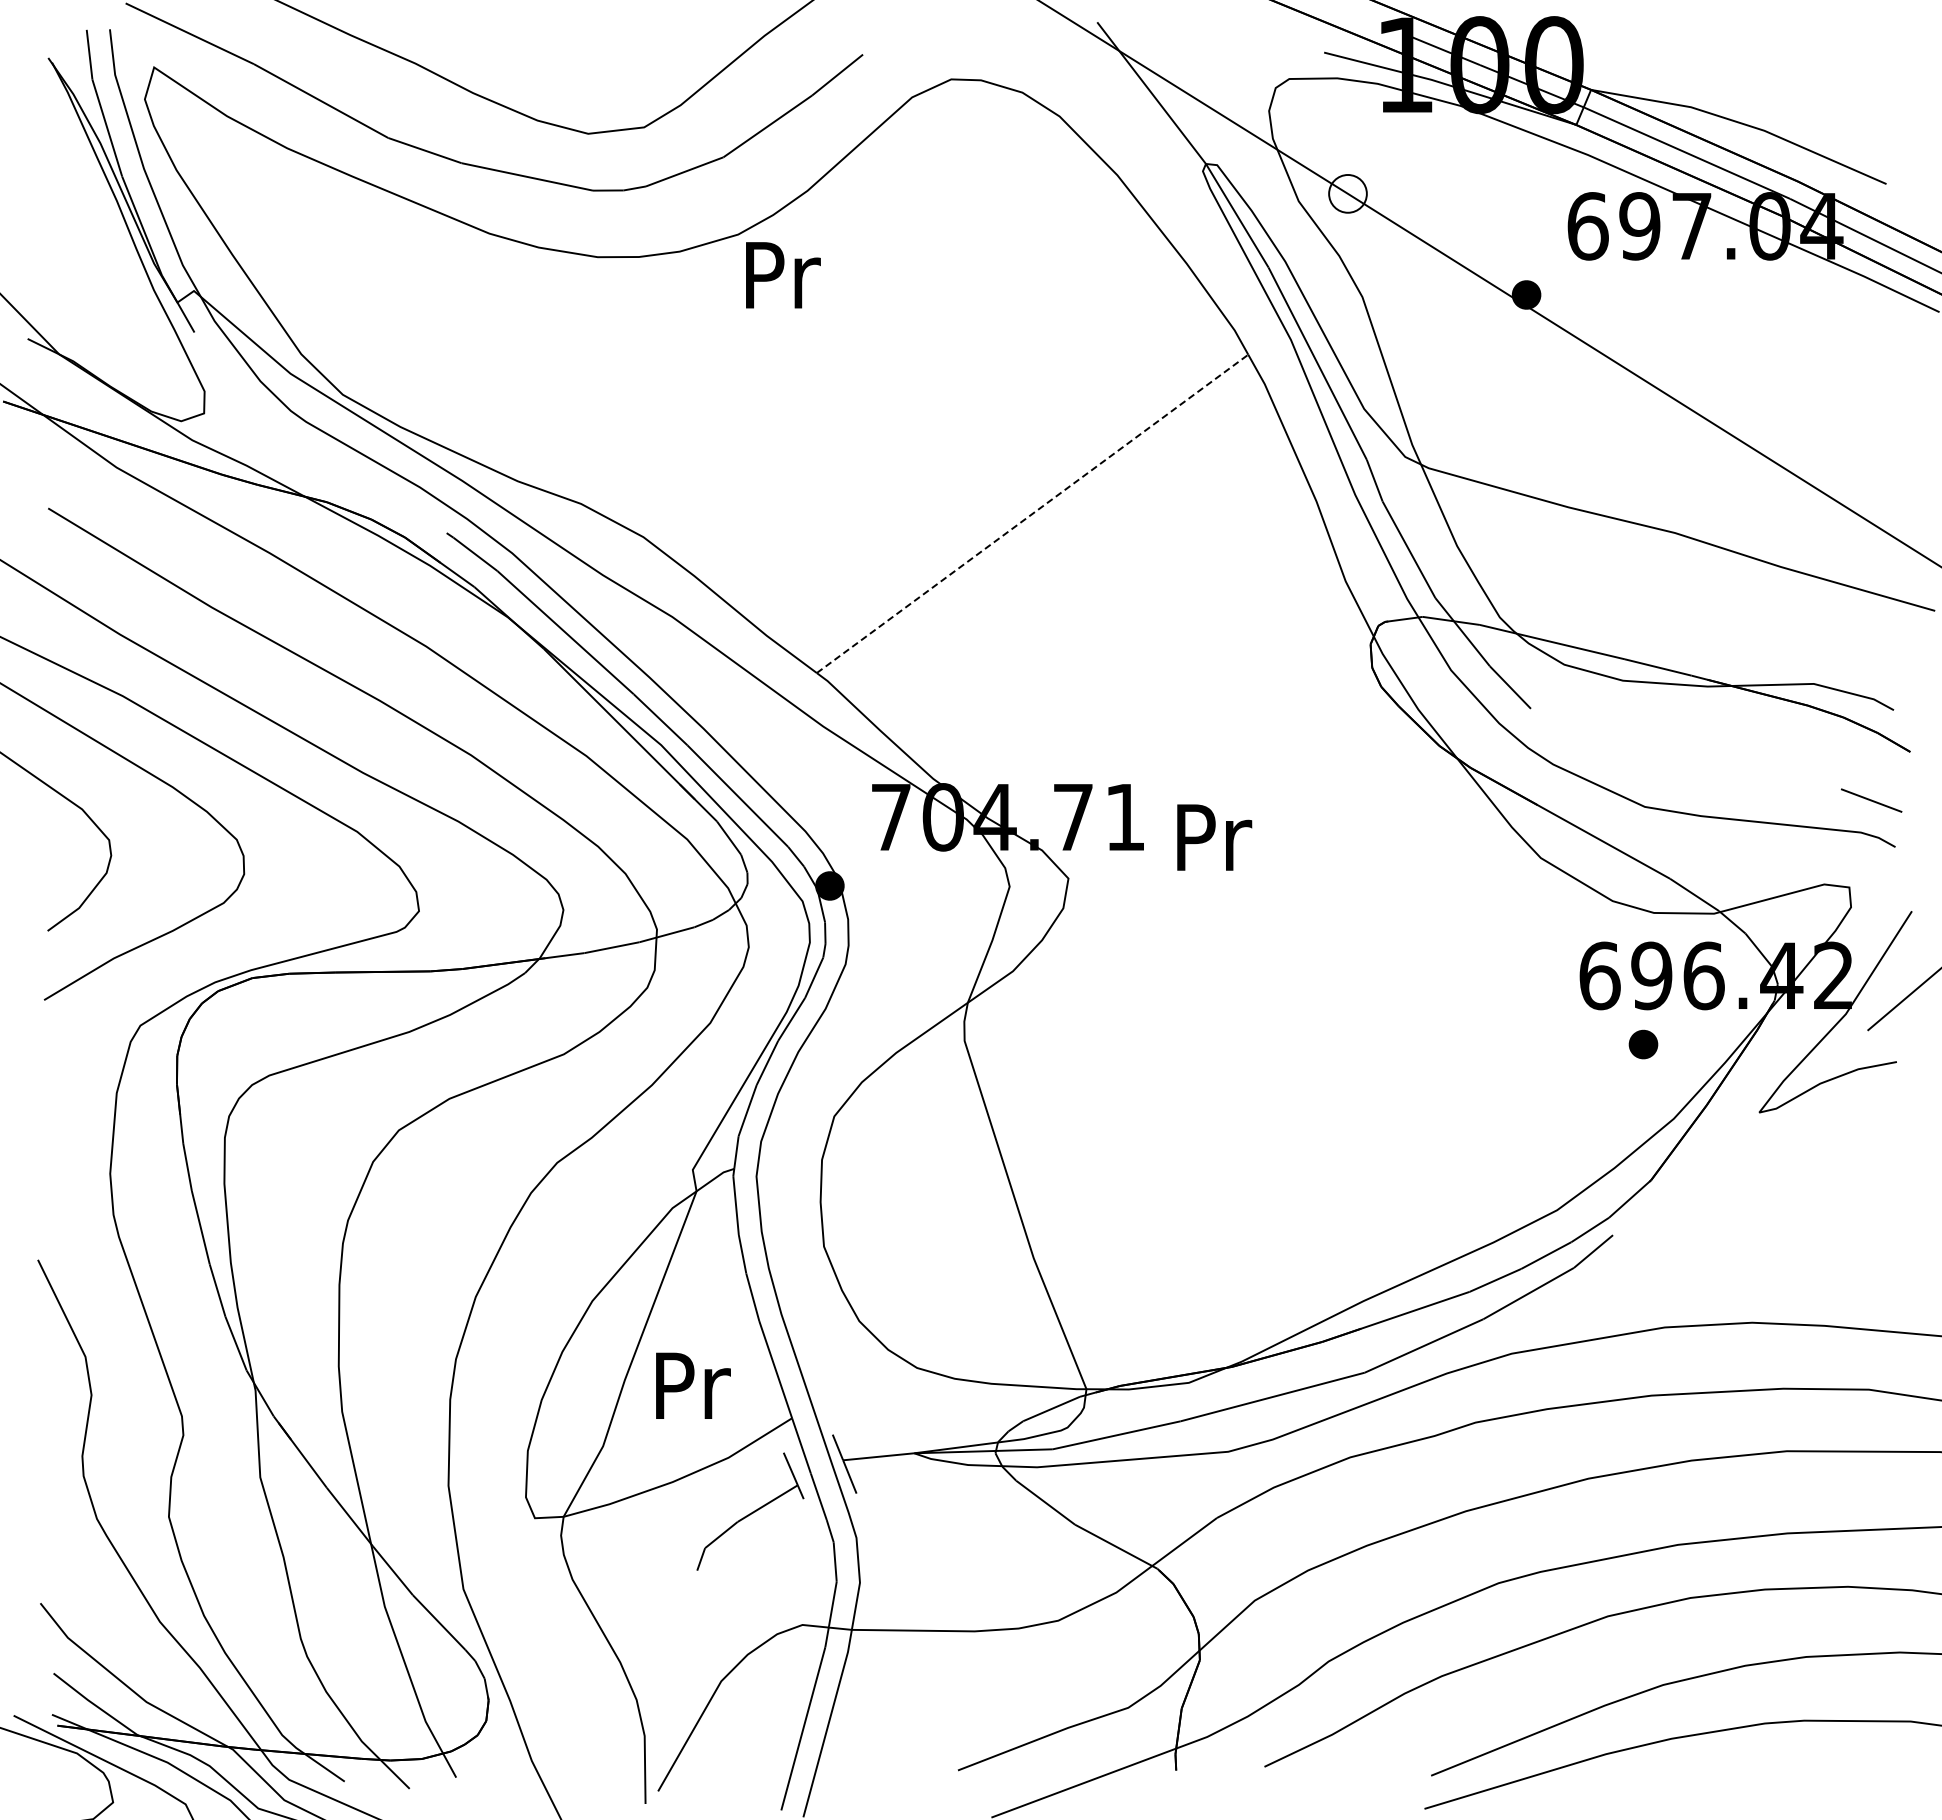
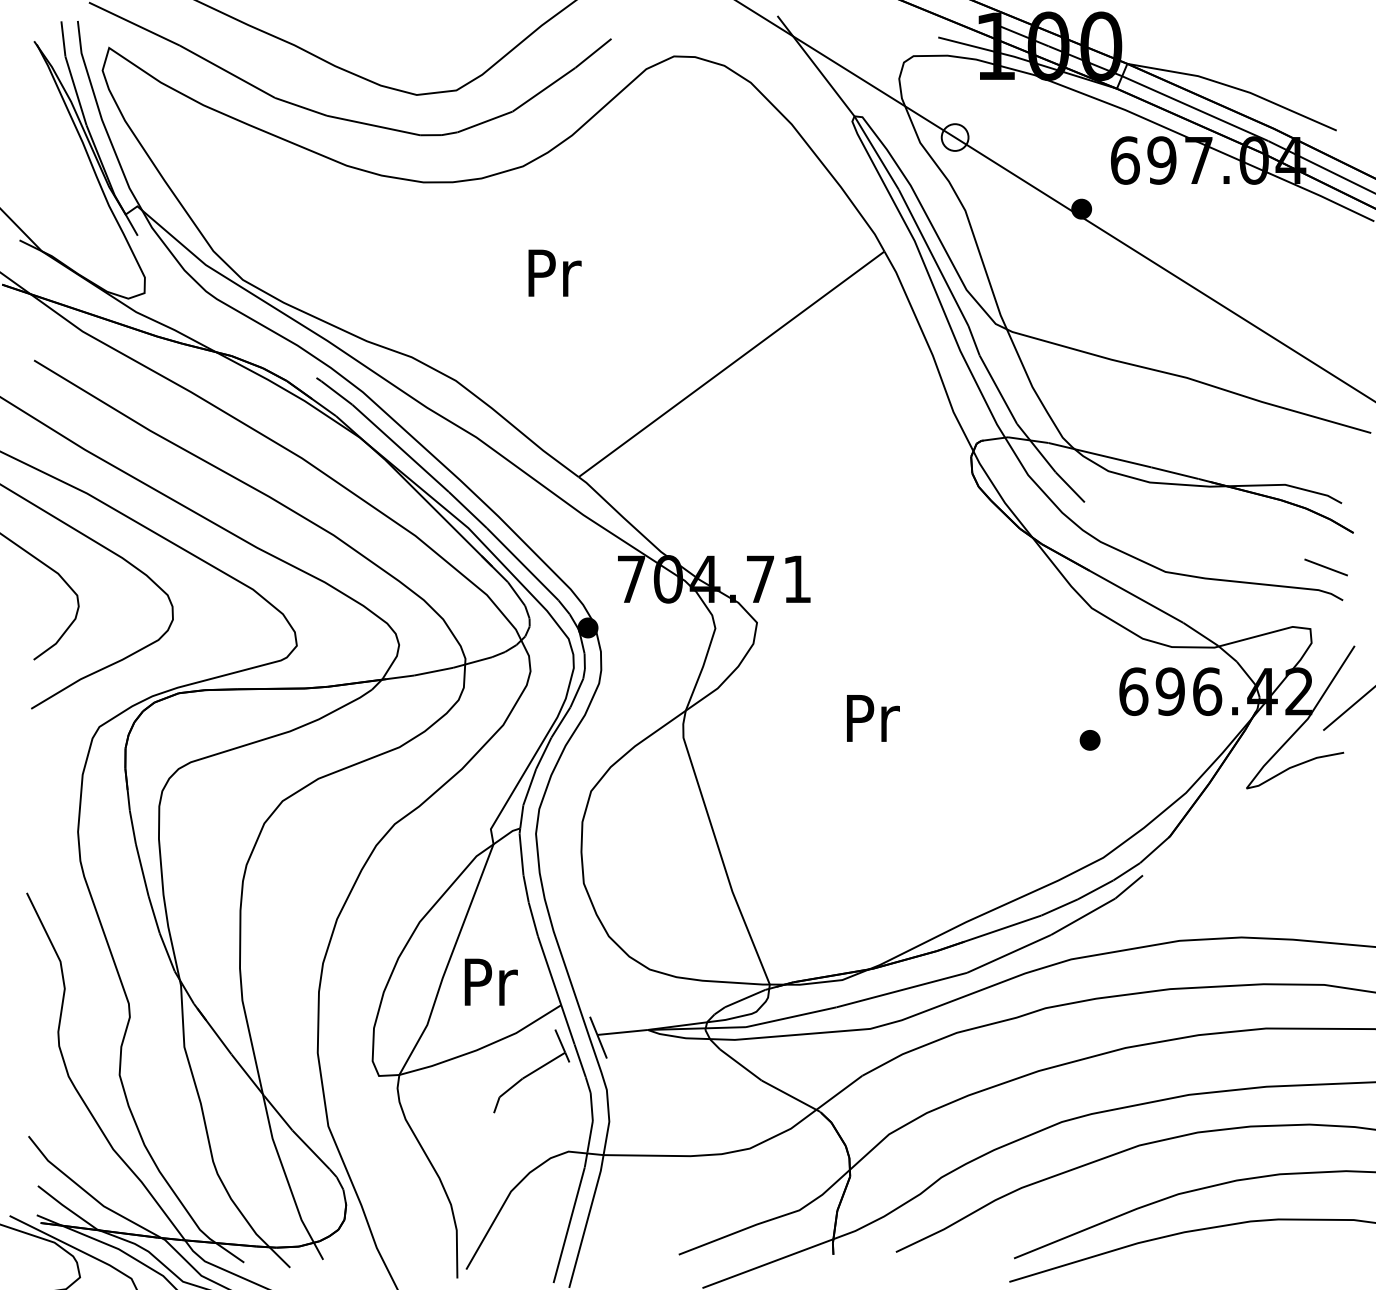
text: (783, 275) -> (555, 273), moved
line: (1032, 513) -> (731, 364), dashed -> solid
text: (1214, 837) -> (873, 718), moved
part: (1643, 1044) -> (1090, 740), moved

